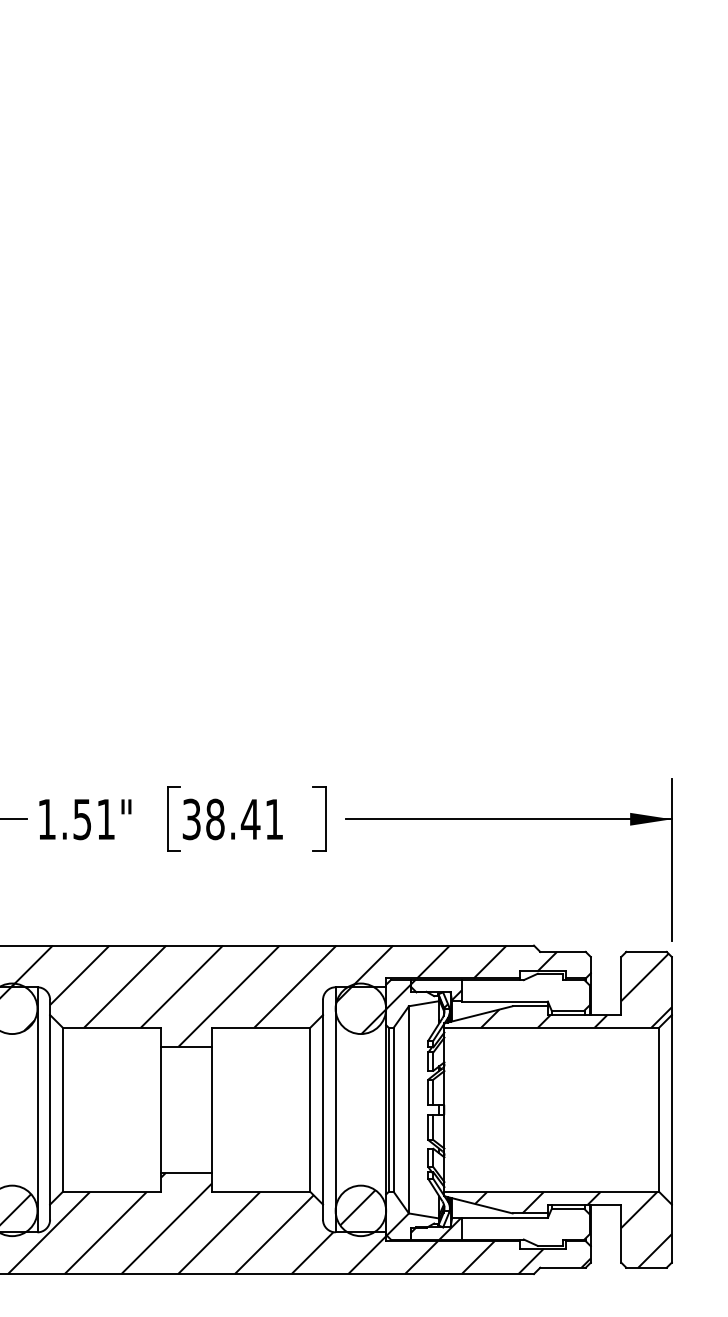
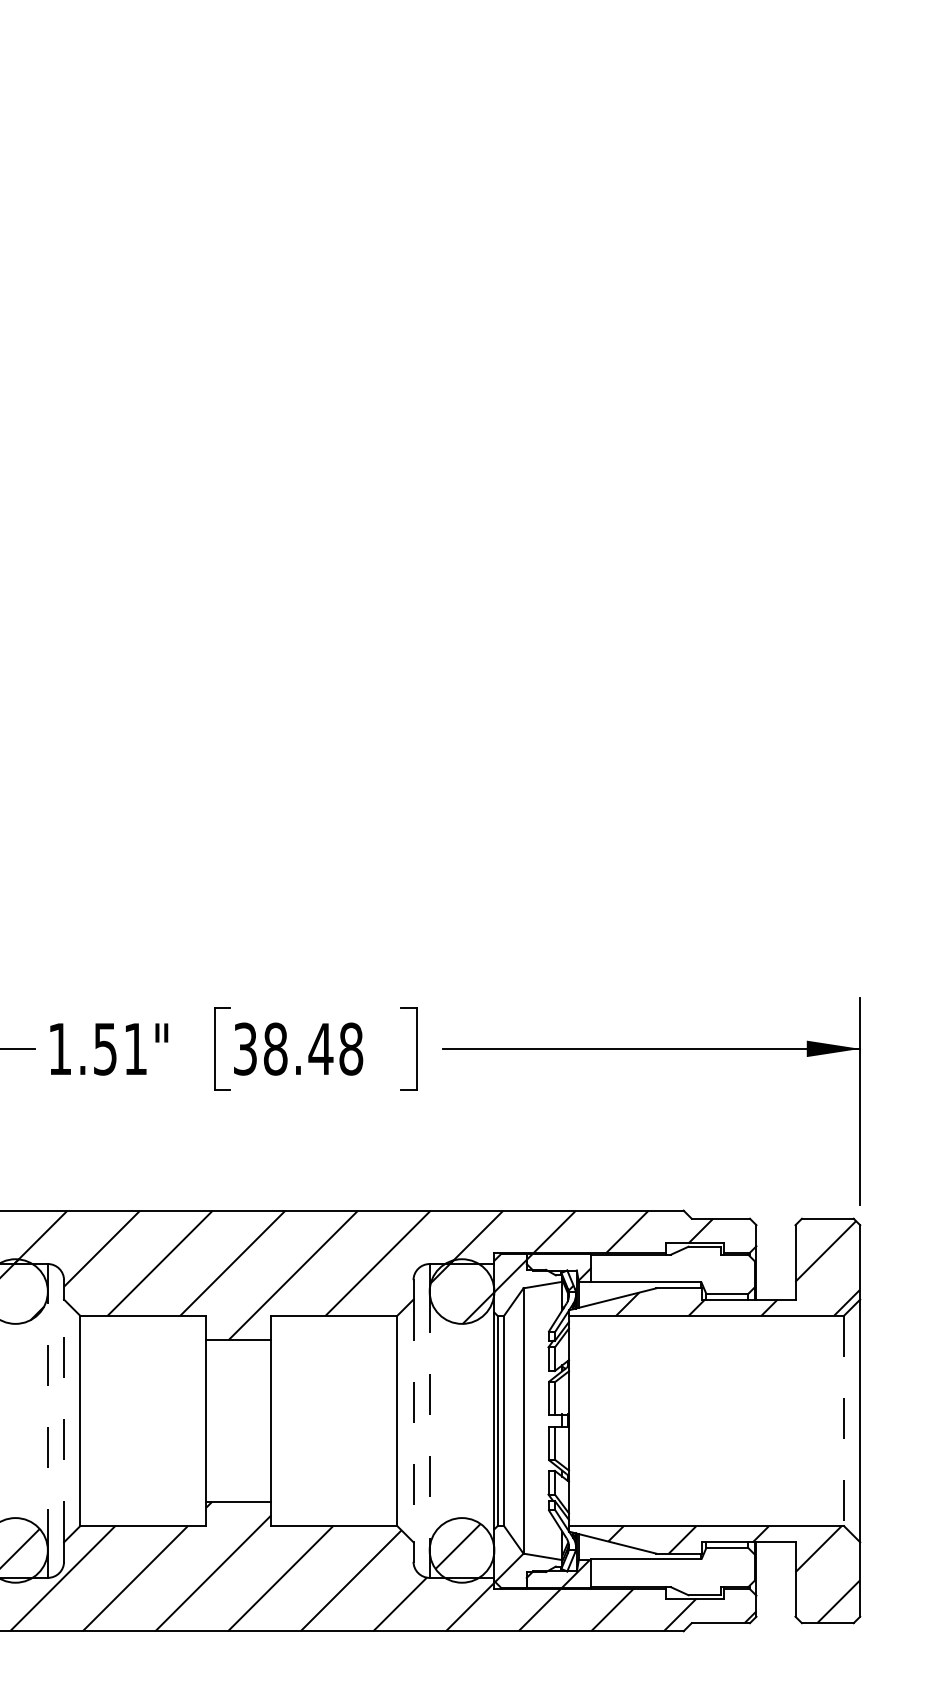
text: (274, 818) -> (351, 1048), 38.41 -> 38.48
line: (37, 1109) -> (47, 1420), solid -> dashed
line: (50, 1109) -> (64, 1420), solid -> dashed
line: (323, 1110) -> (413, 1421), solid -> dashed
line: (335, 1110) -> (429, 1421), solid -> dashed
line: (659, 1110) -> (844, 1421), solid -> dashed

